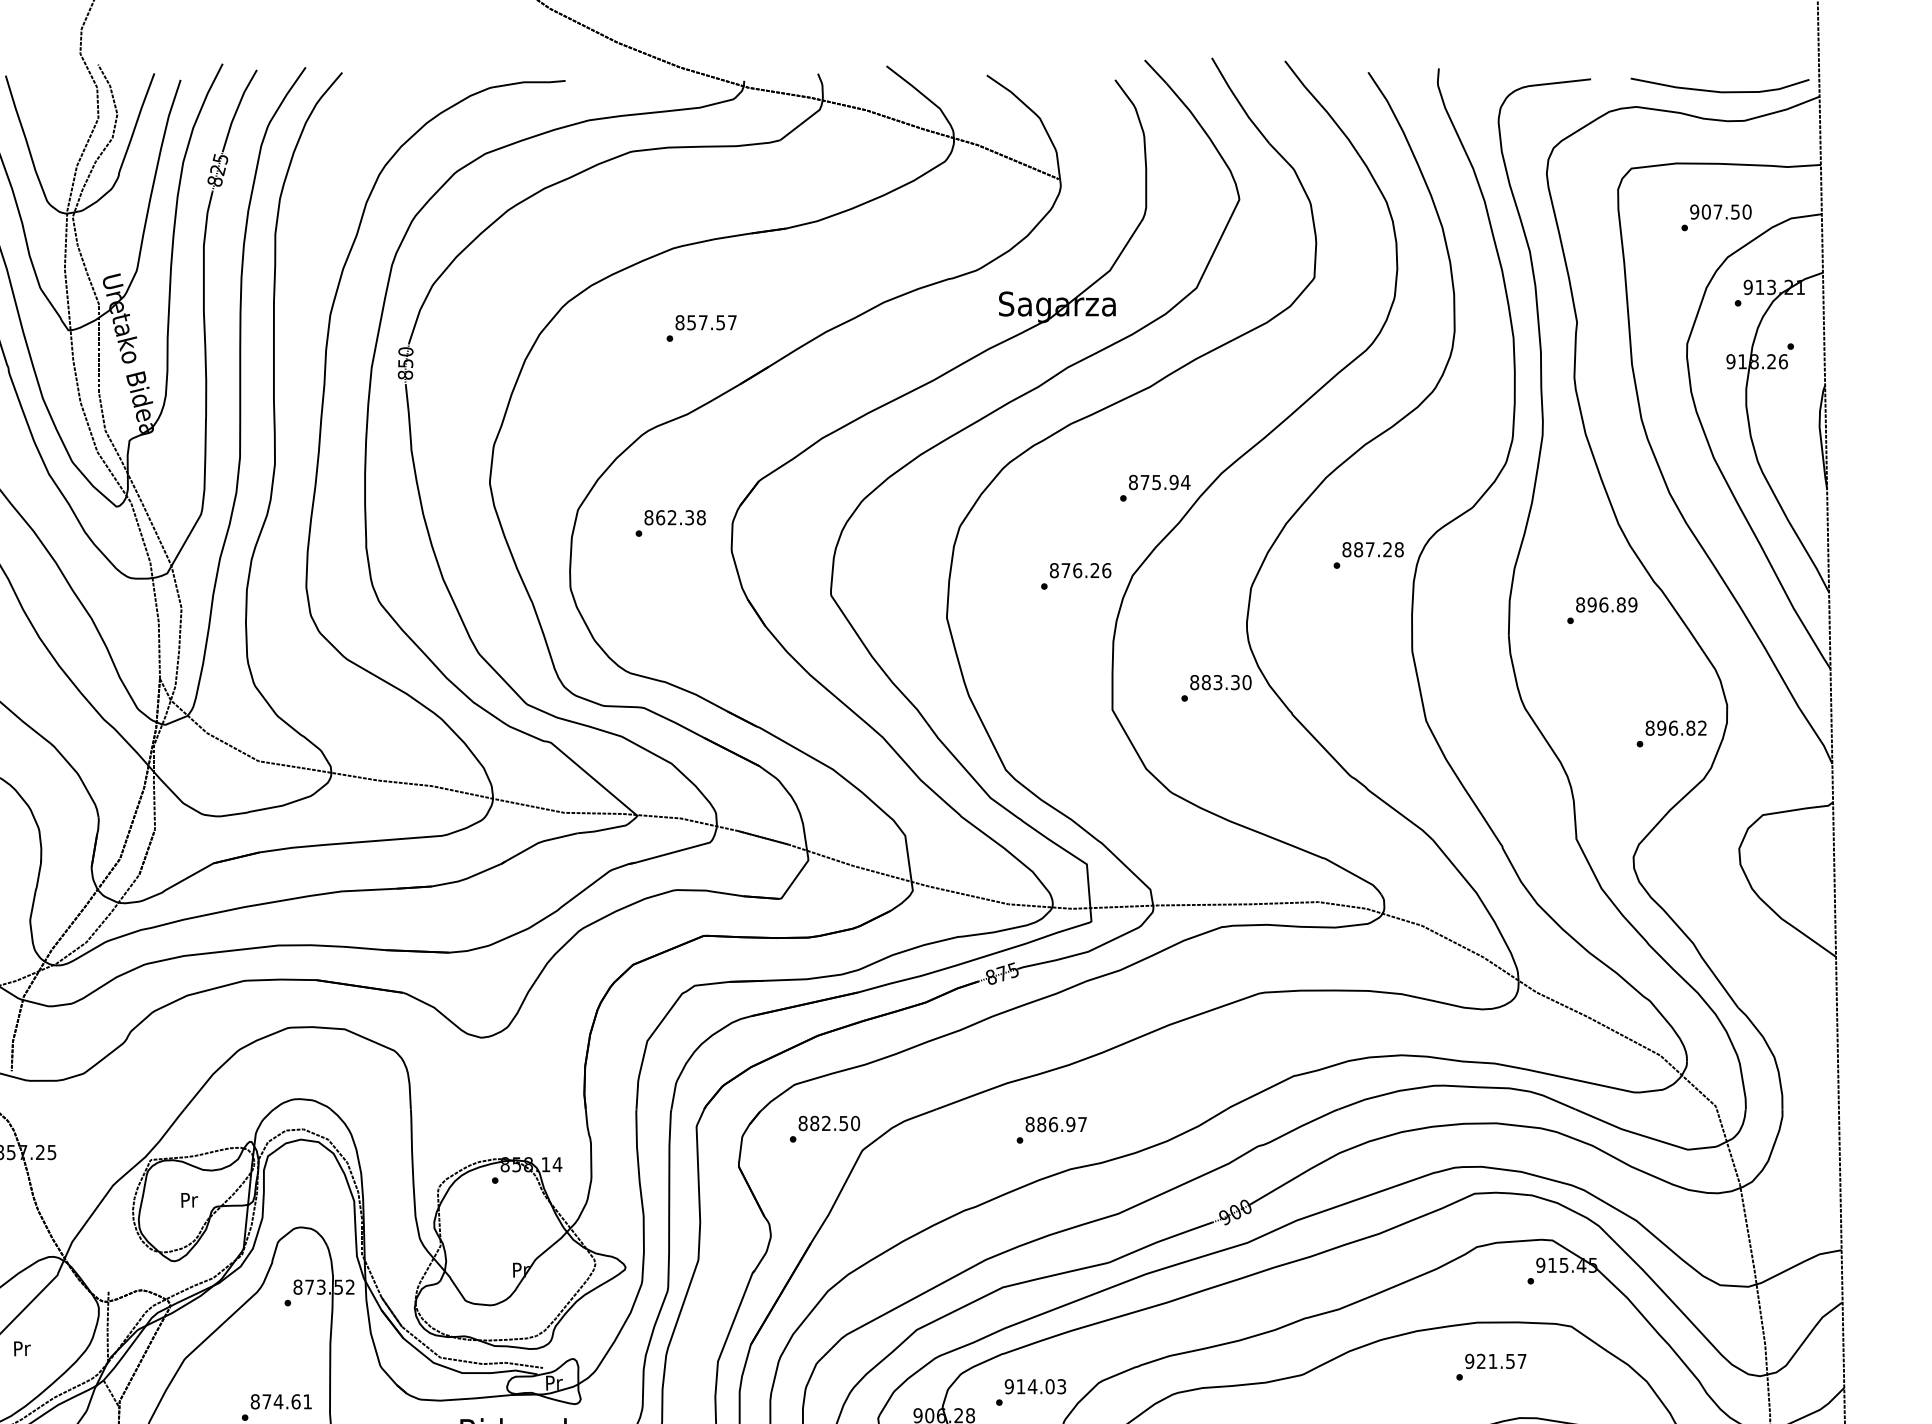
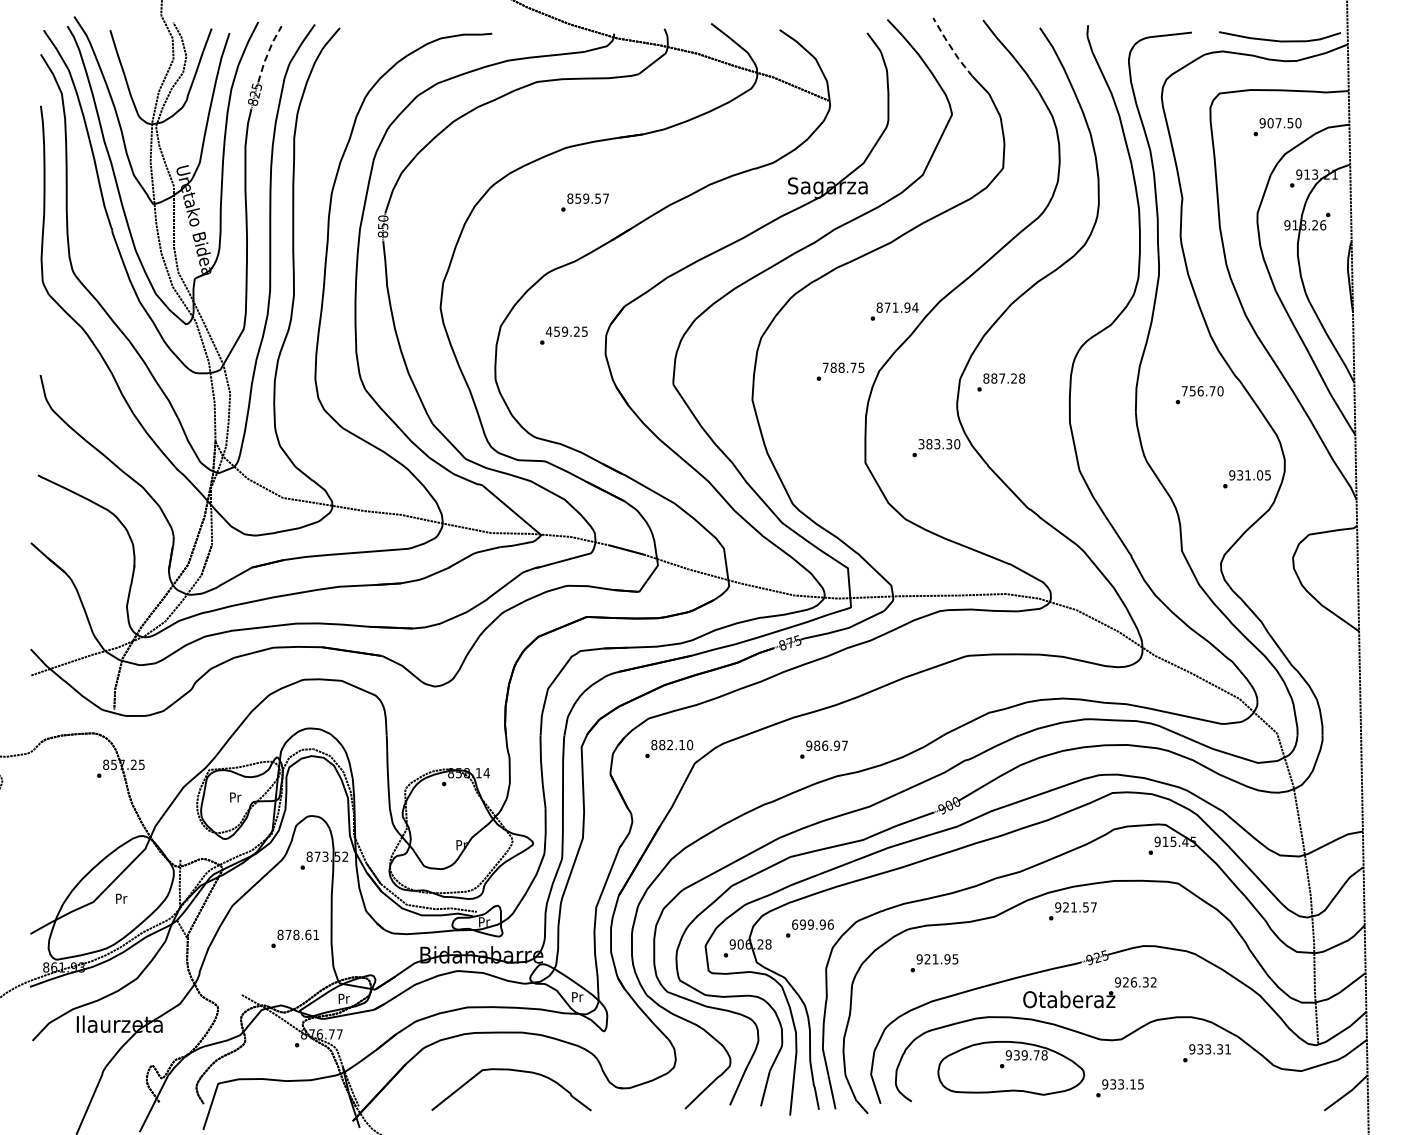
line: (1238, 102) -> (951, 48), solid -> dashed
line: (237, 109) -> (268, 53), solid -> dashed
text: (703, 322) -> (586, 198), 857.57 -> 859.57
text: (1156, 482) -> (895, 307), 875.94 -> 871.94
text: (674, 517) -> (566, 331), 862.38 -> 459.25
text: (1369, 555) -> (1001, 382), moved
text: (1080, 570) -> (843, 367), 876.26 -> 788.75
text: (1606, 605) -> (1202, 391), 896.89 -> 756.70
text: (1194, 682) -> (921, 444), 883.30 -> 383.30
text: (1675, 728) -> (1249, 475), 896.82 -> 931.05
text: (842, 1124) -> (681, 745), 882.50 -> 882.10
text: (1030, 1124) -> (809, 745), 886.97 -> 986.97
text: (1490, 1367) -> (1072, 911), moved
text: (1034, 1386) -> (812, 924), 914.03 -> 699.96
text: (278, 1401) -> (296, 934), 874.61 -> 878.61

